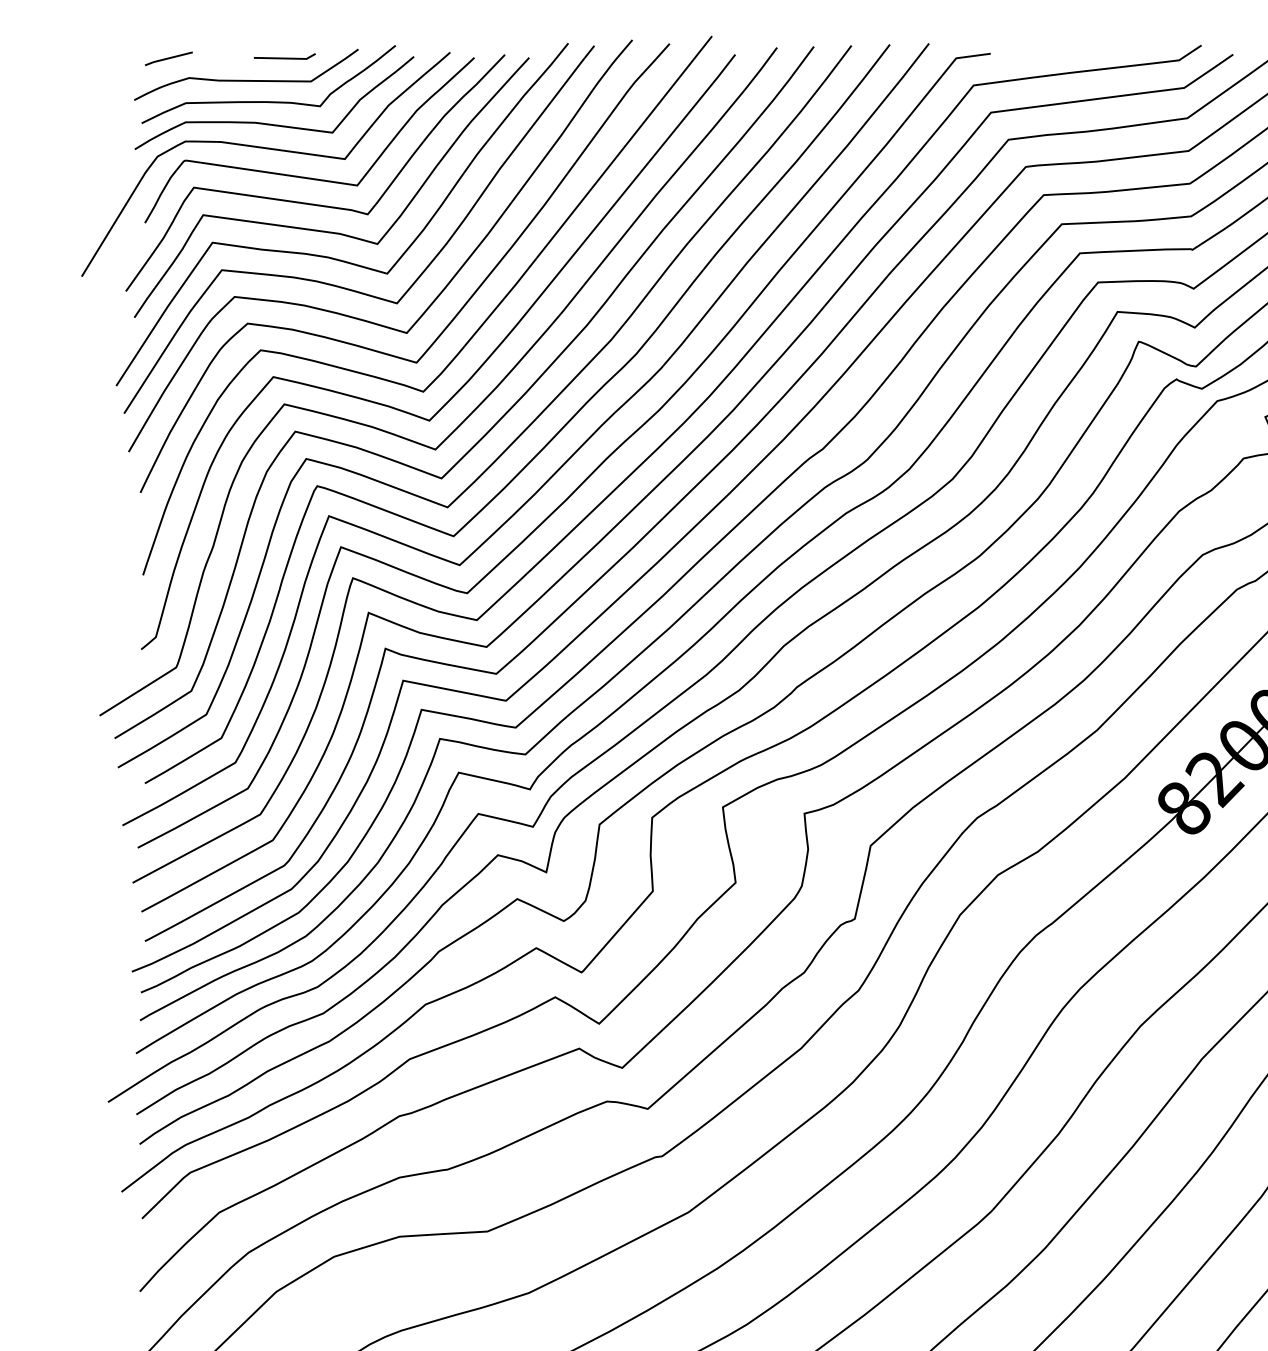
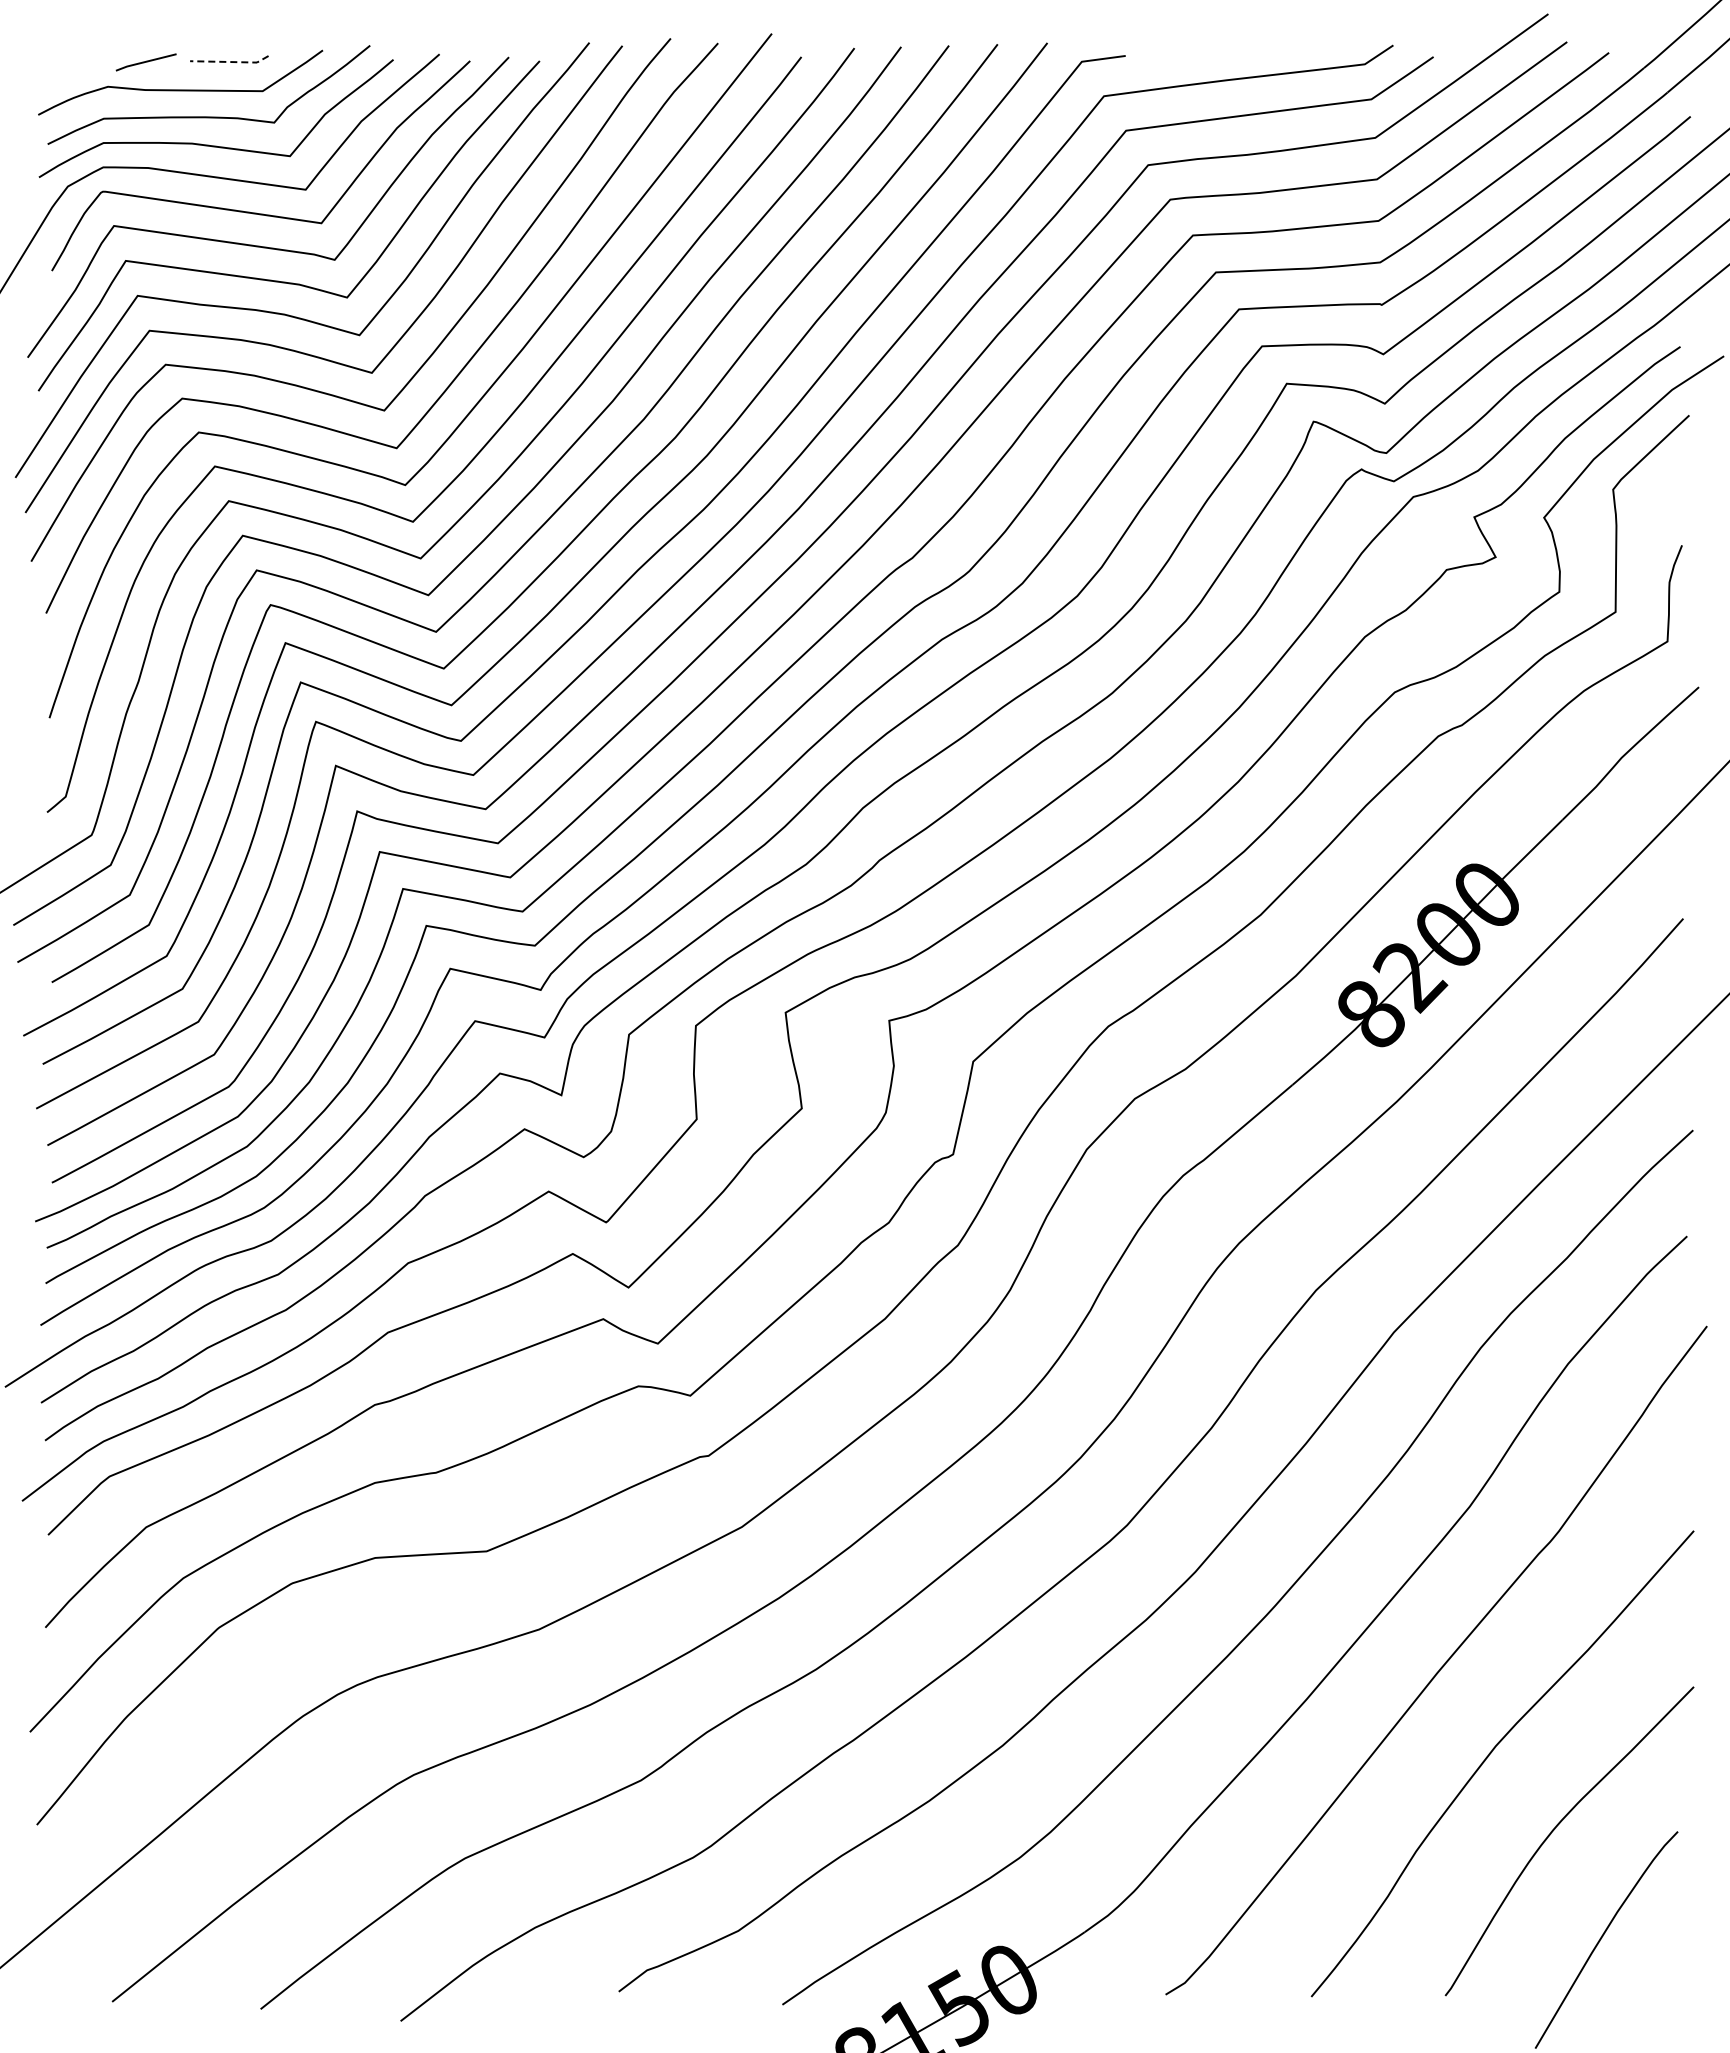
line: (168, 58) -> (145, 62), moved
line: (286, 58) -> (231, 62), solid -> dashed

